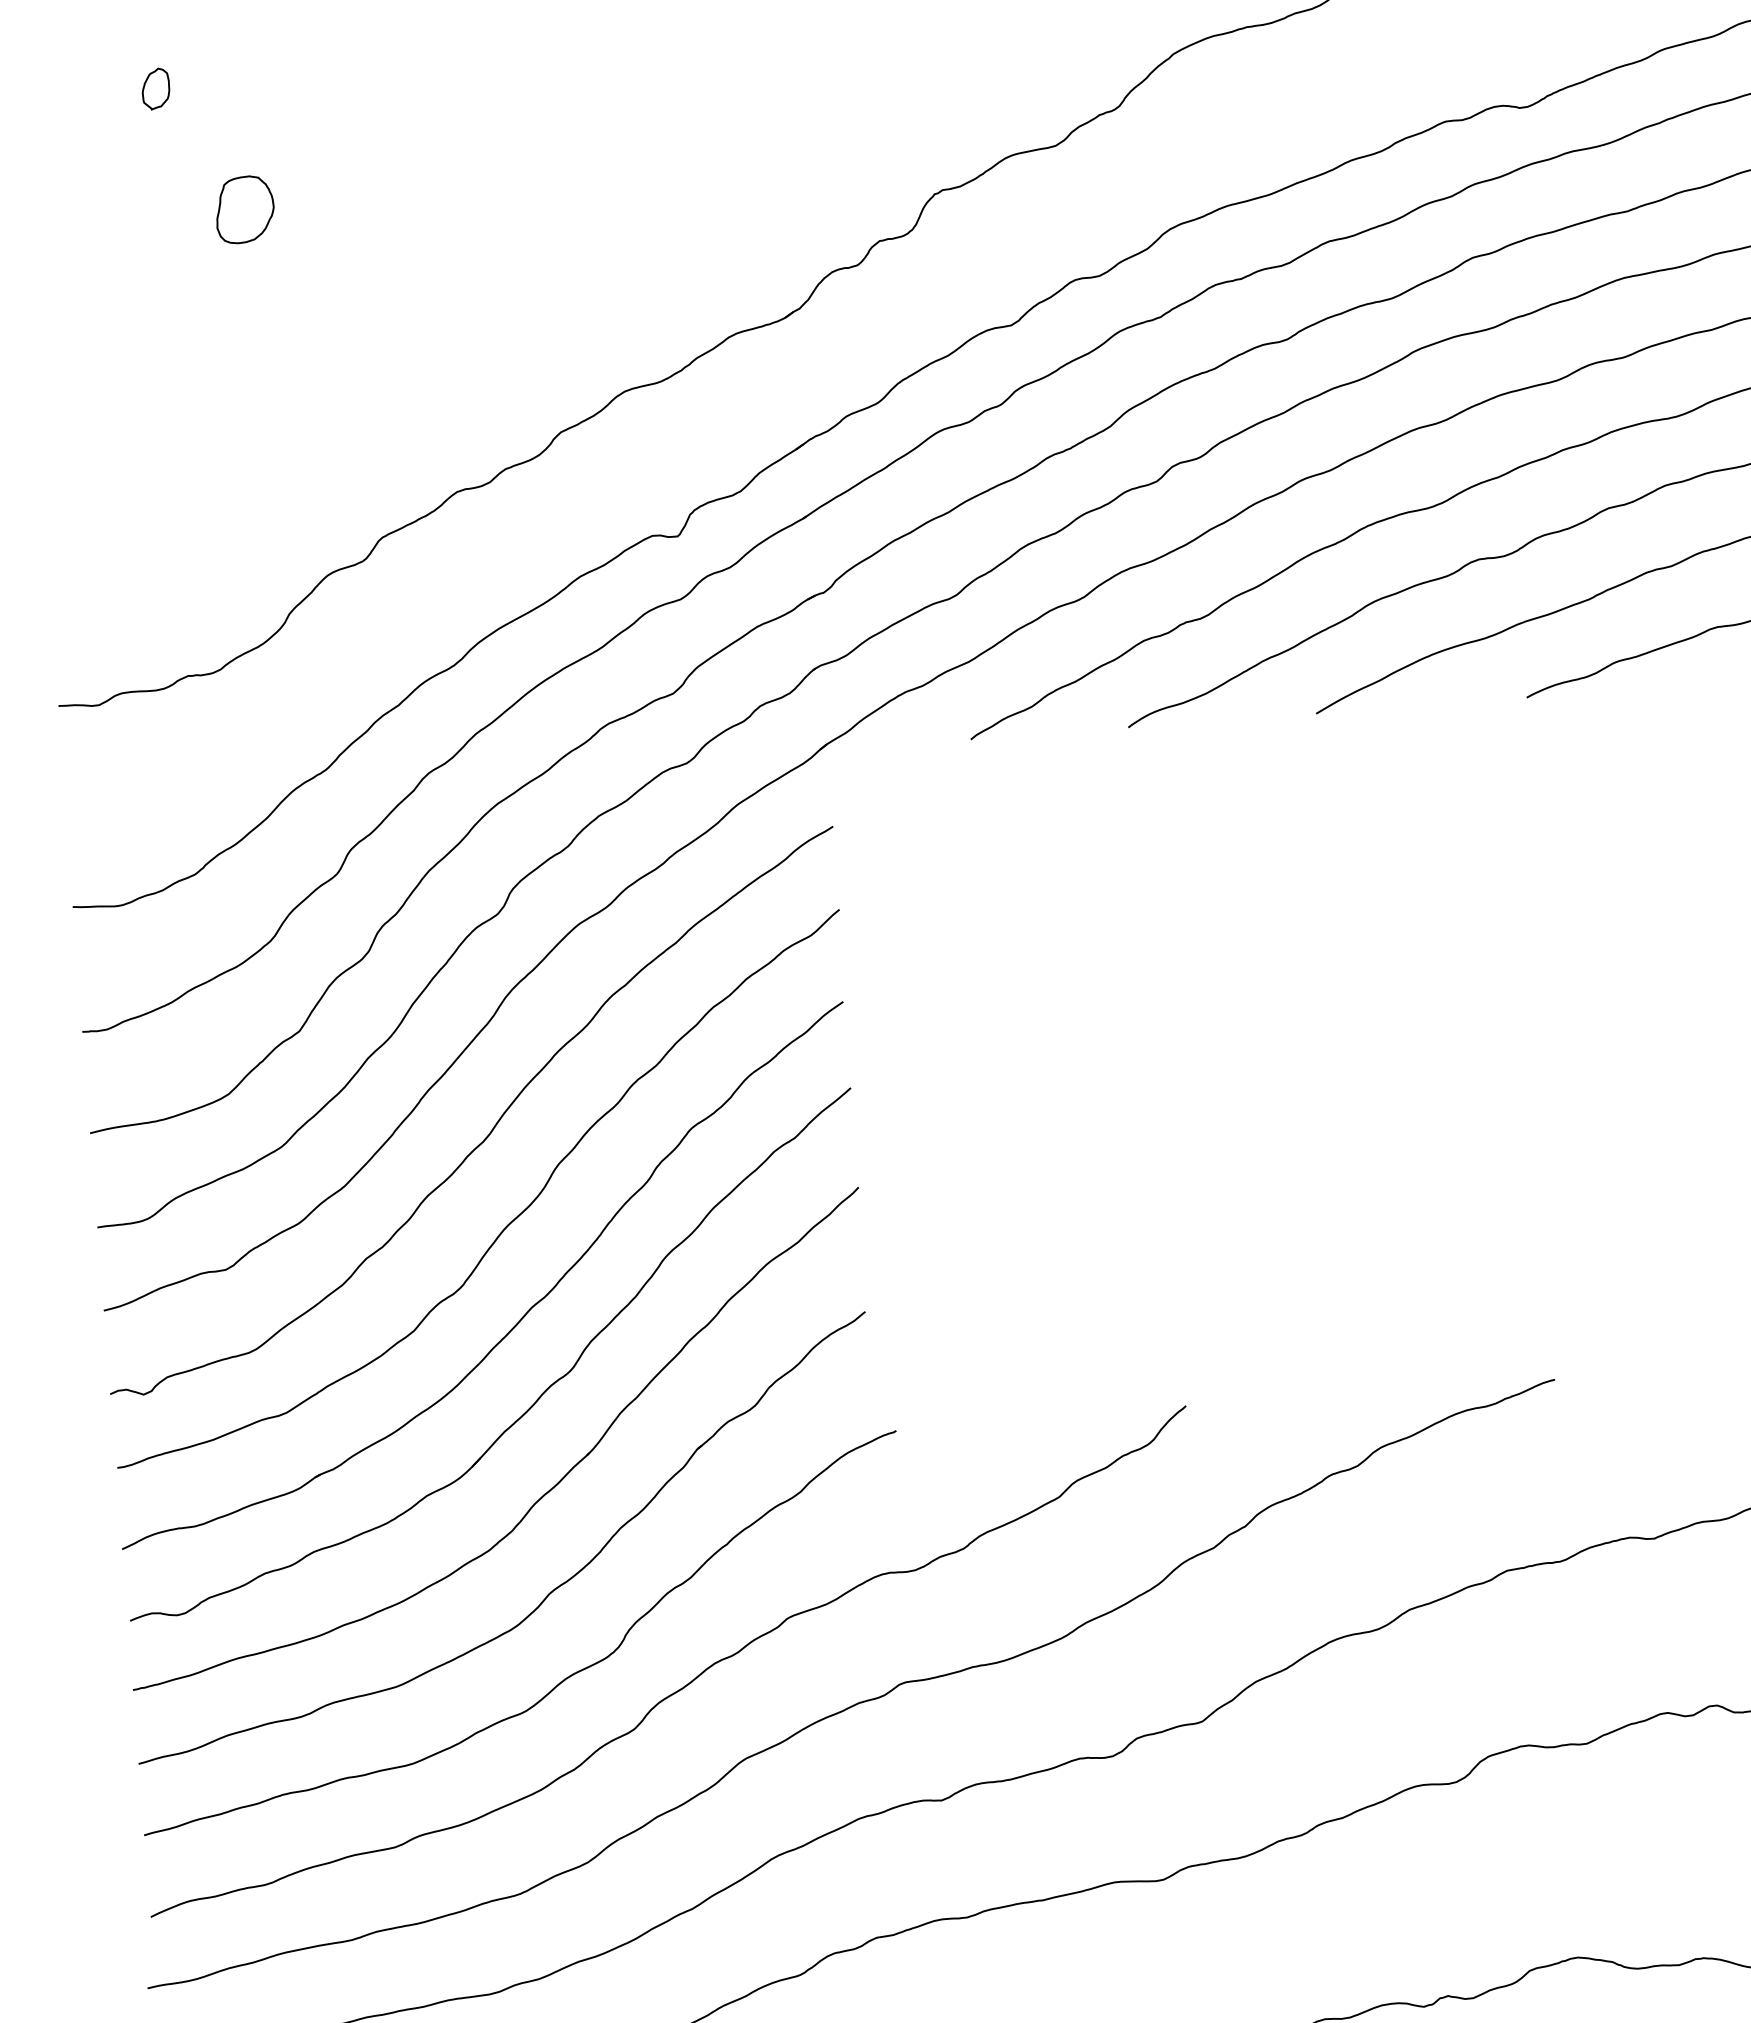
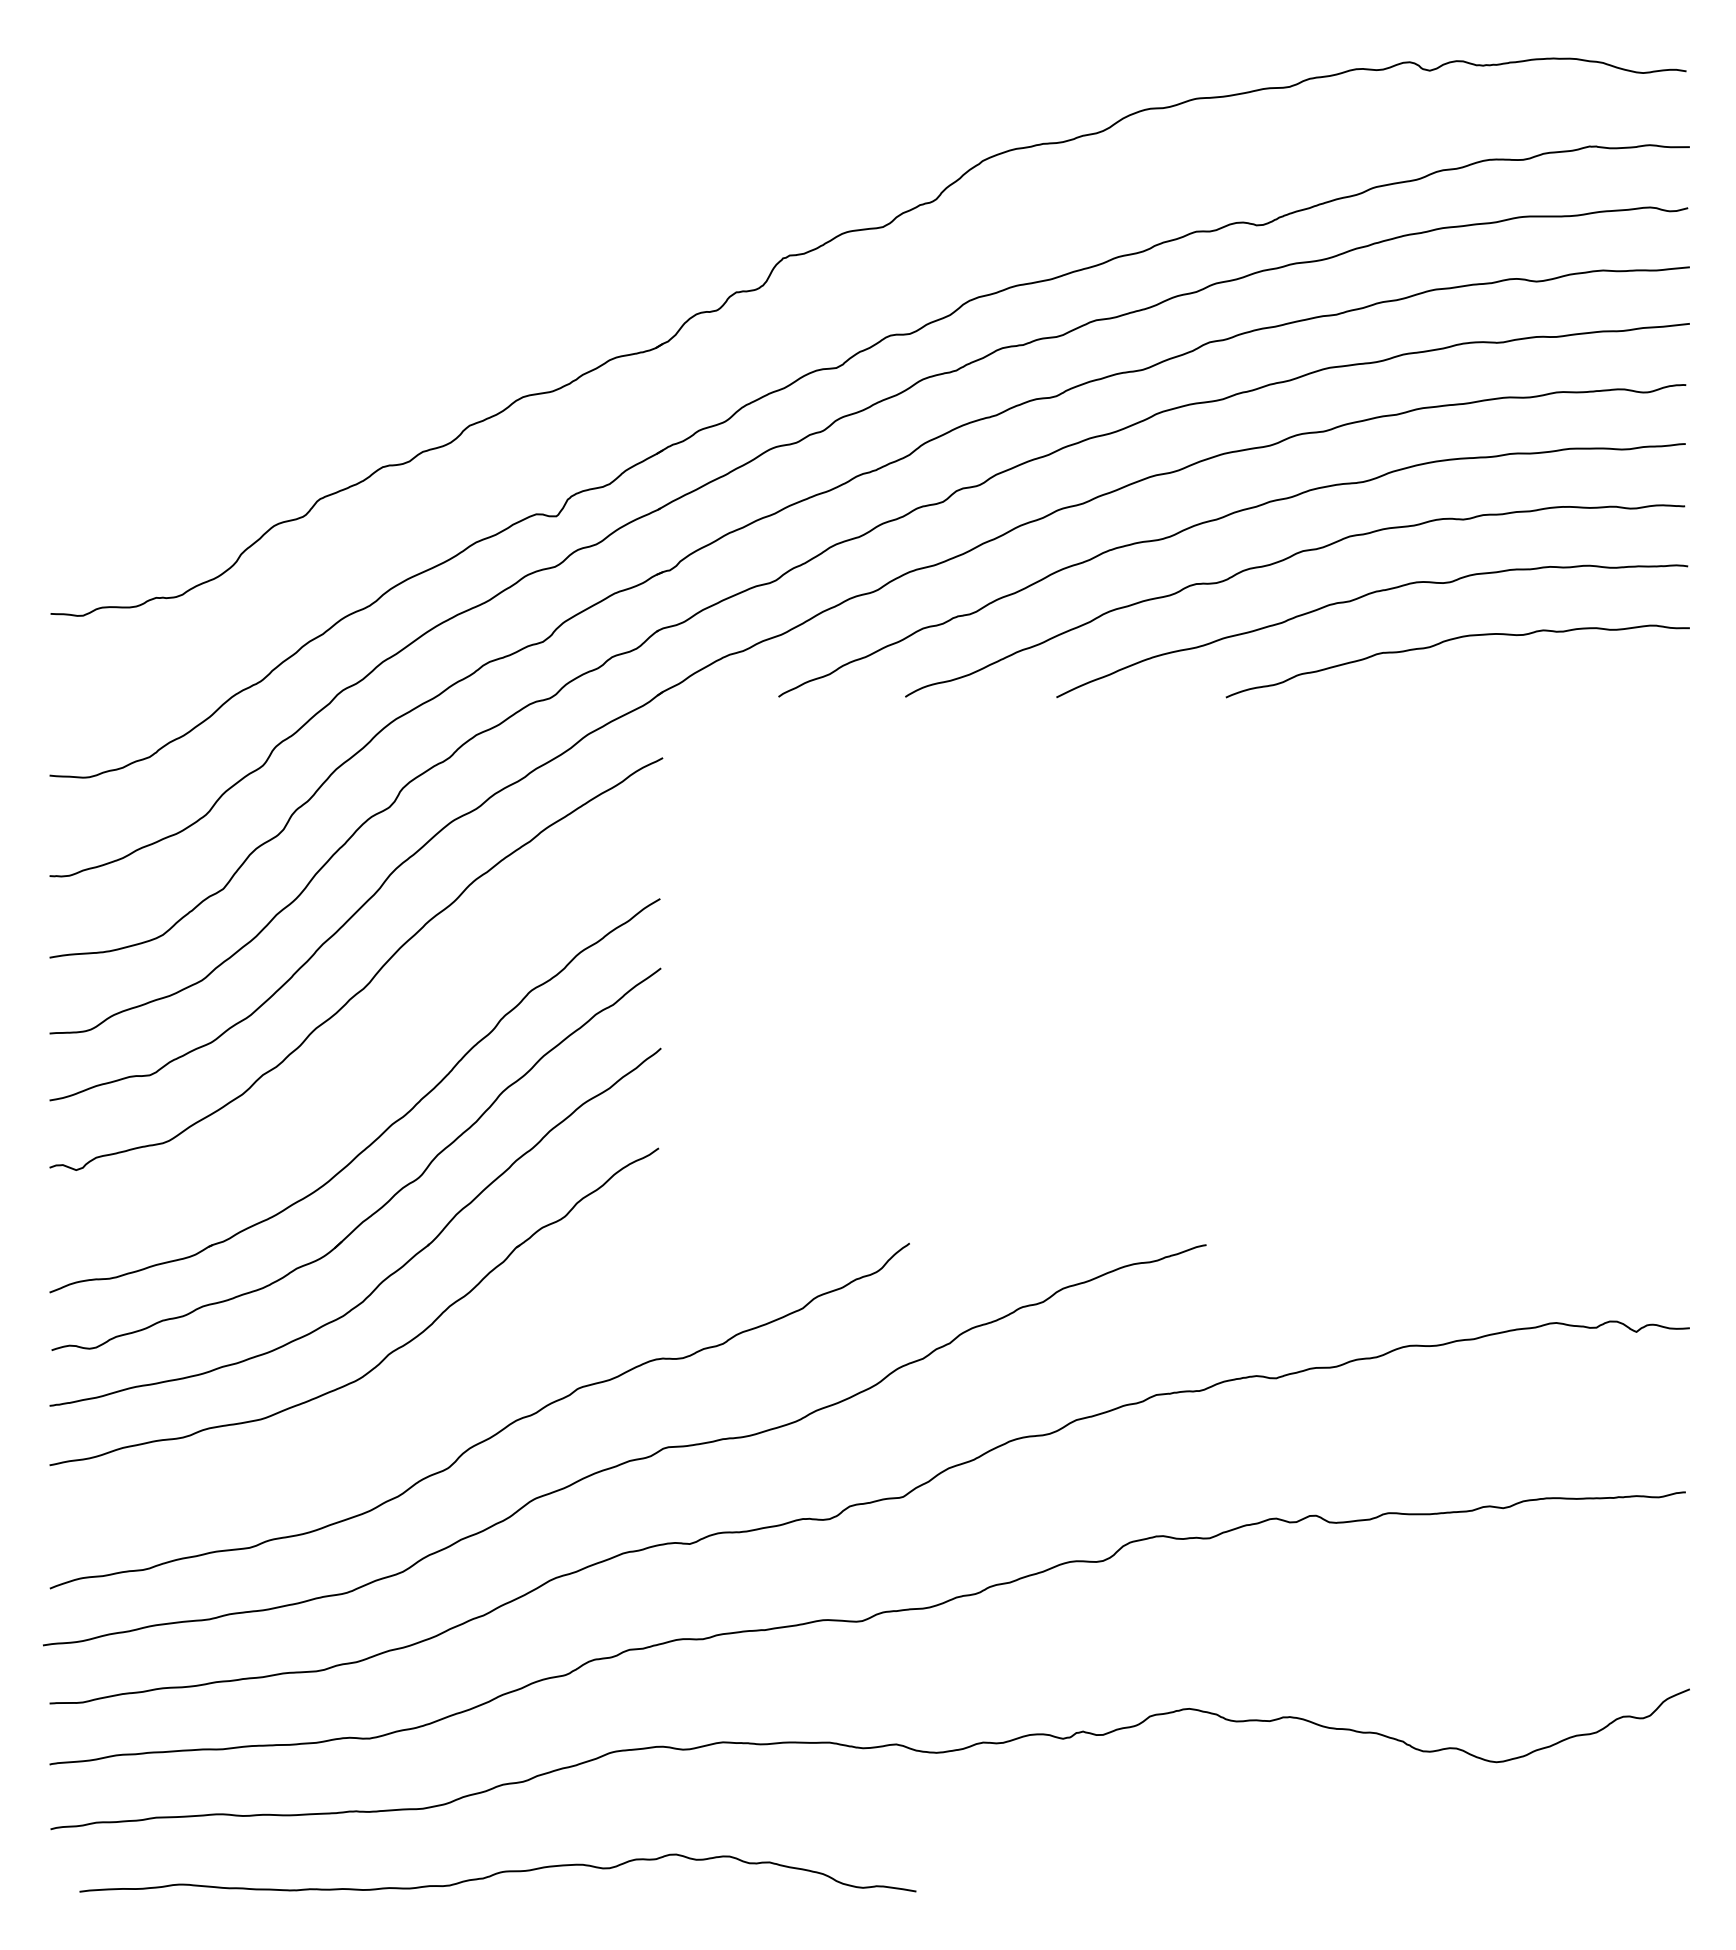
part: (155, 89) -> (166, 126), removed
part: (245, 209) -> (230, 228), removed
curve: (508, 1223) -> (378, 1055), removed
curve: (559, 1681) -> (391, 1425), removed

